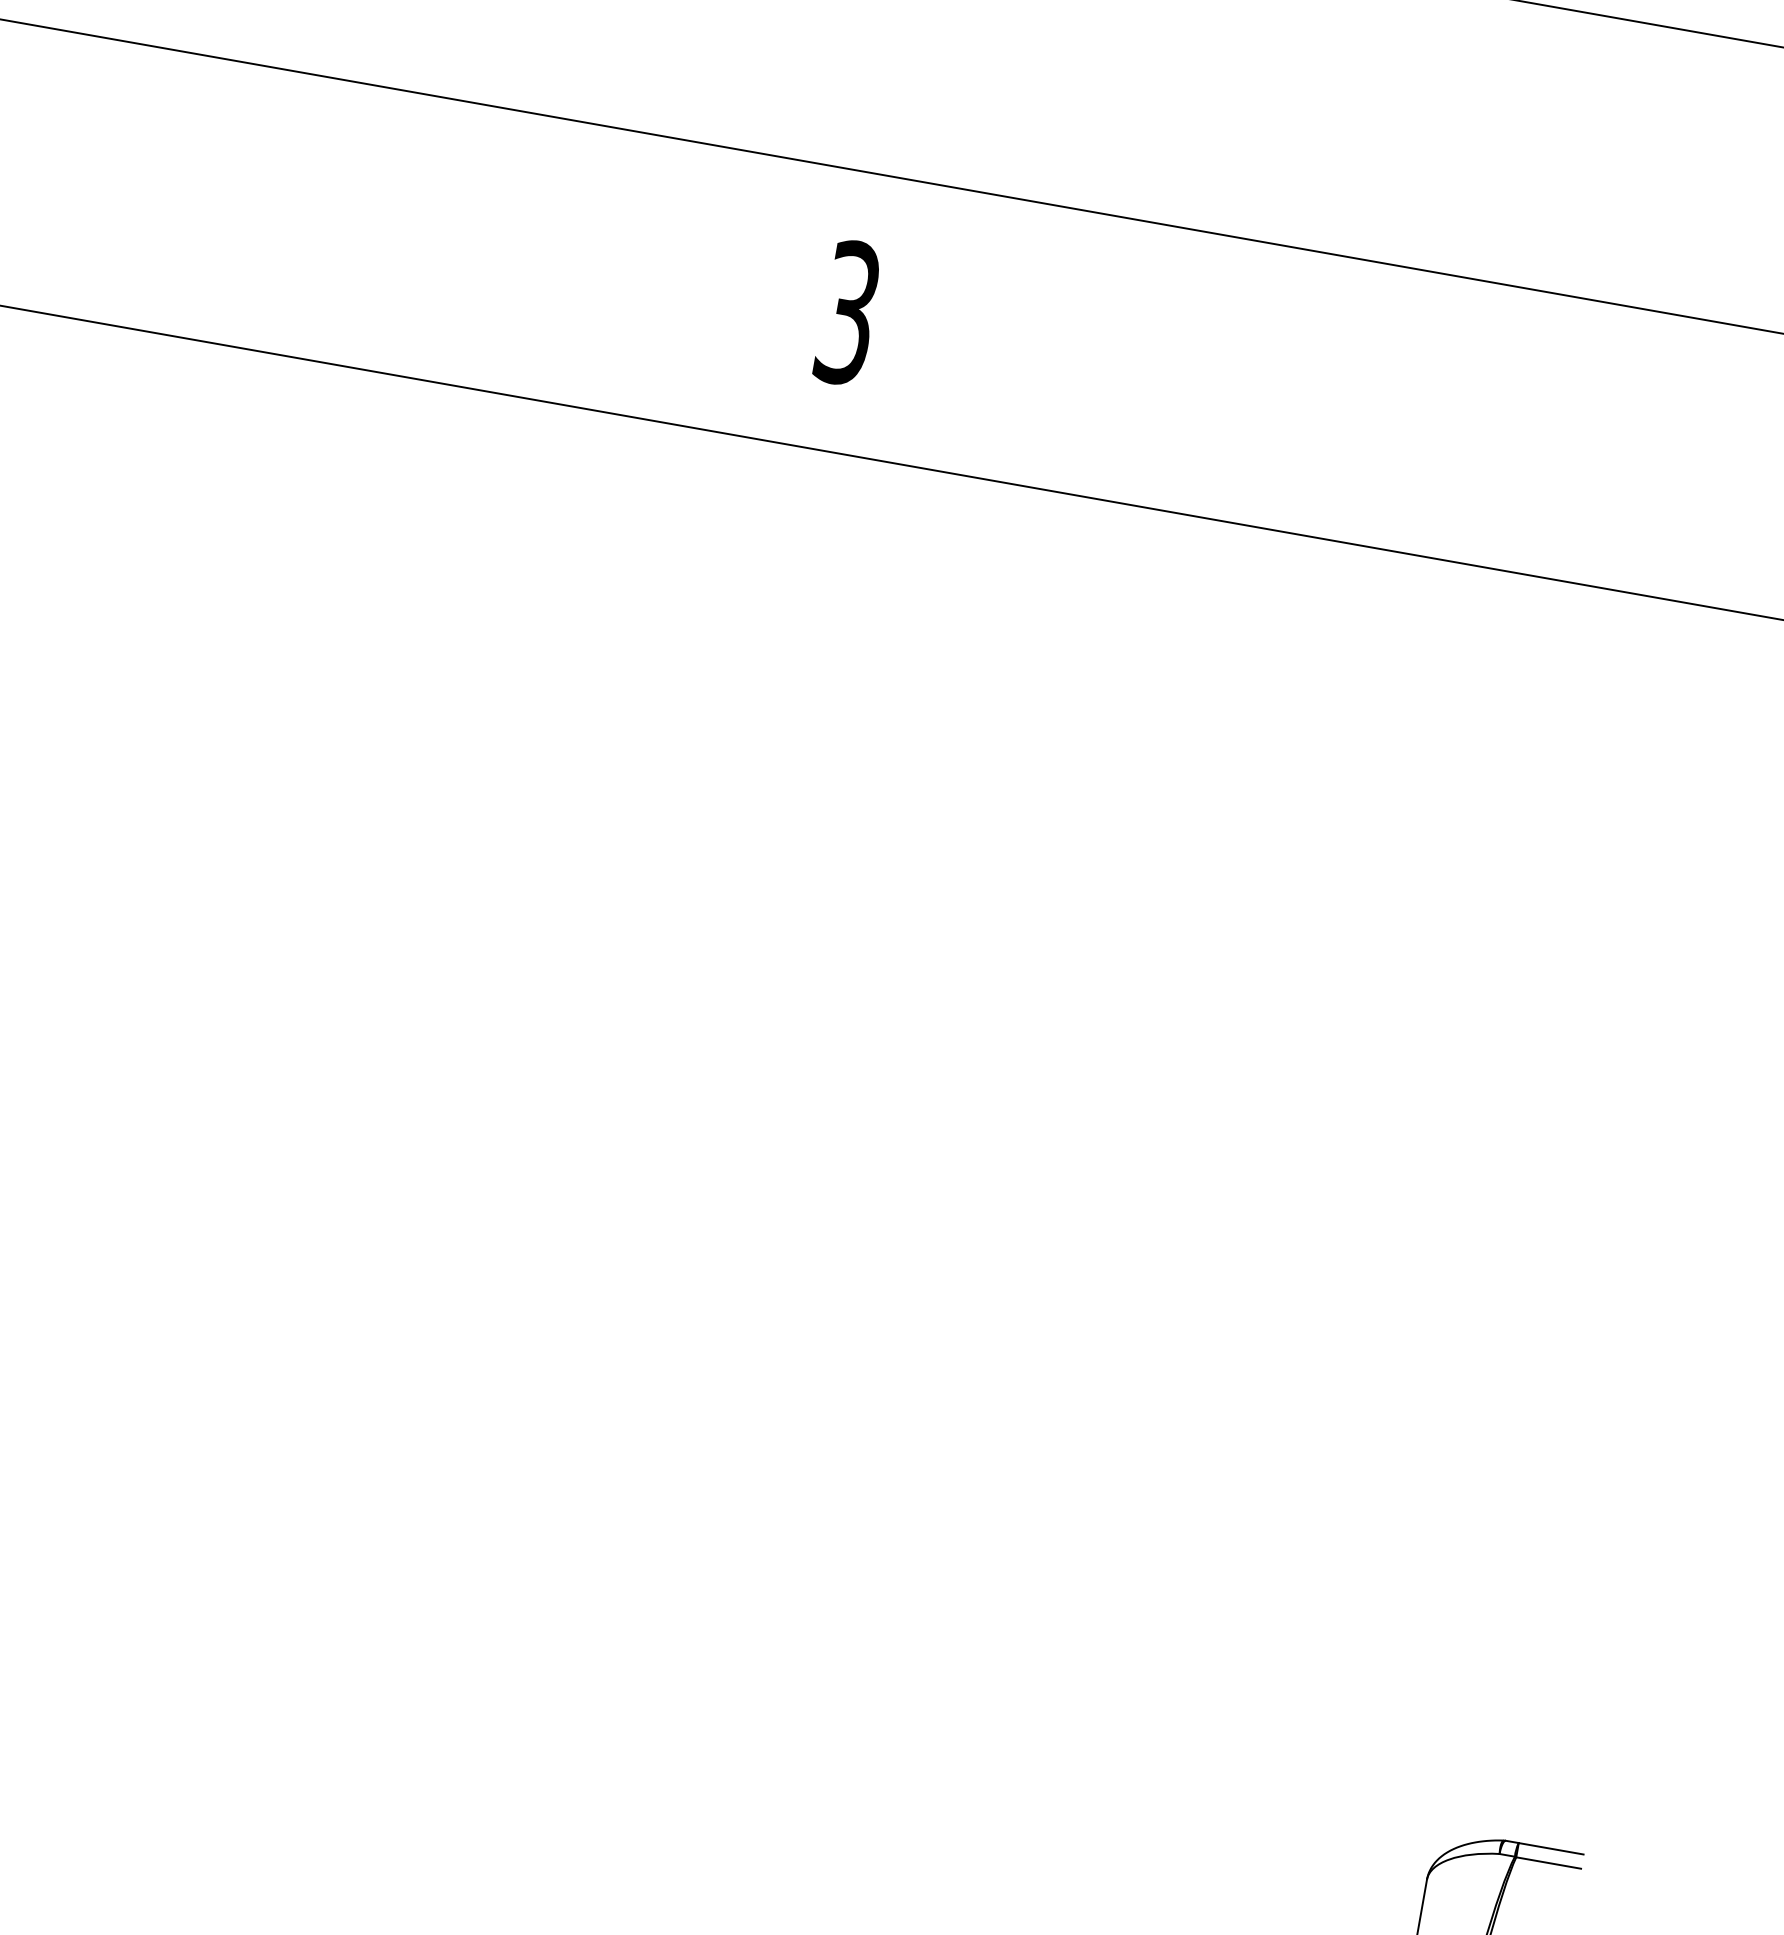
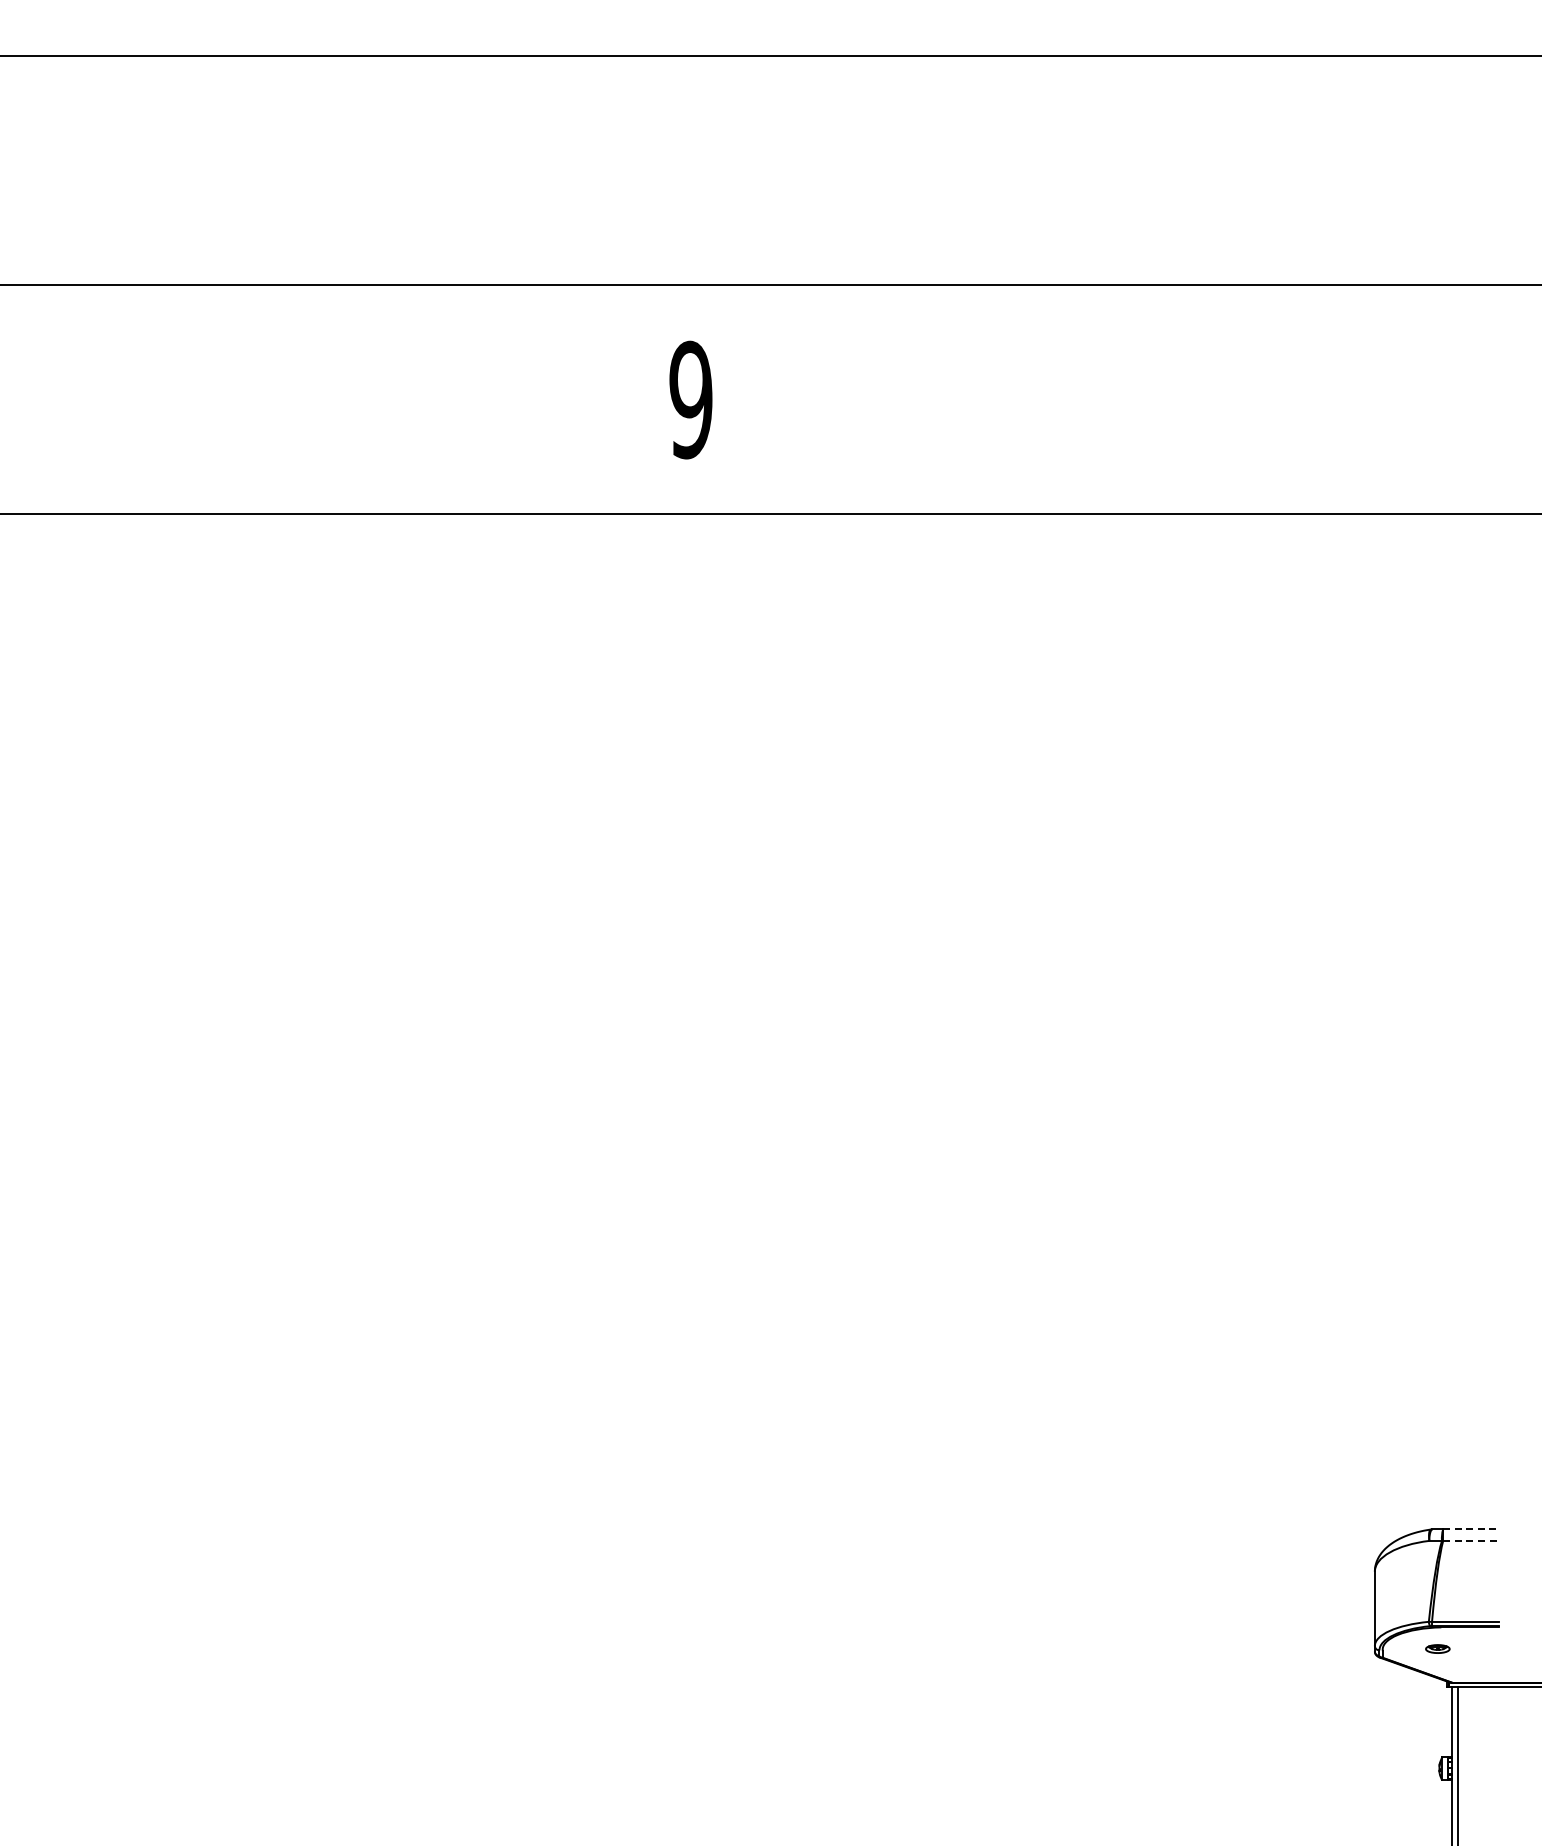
text: (847, 312) -> (690, 399), 3 -> 9
line: (1550, 1848) -> (1469, 1529), solid -> dashed
line: (1548, 1863) -> (1469, 1541), solid -> dashed

